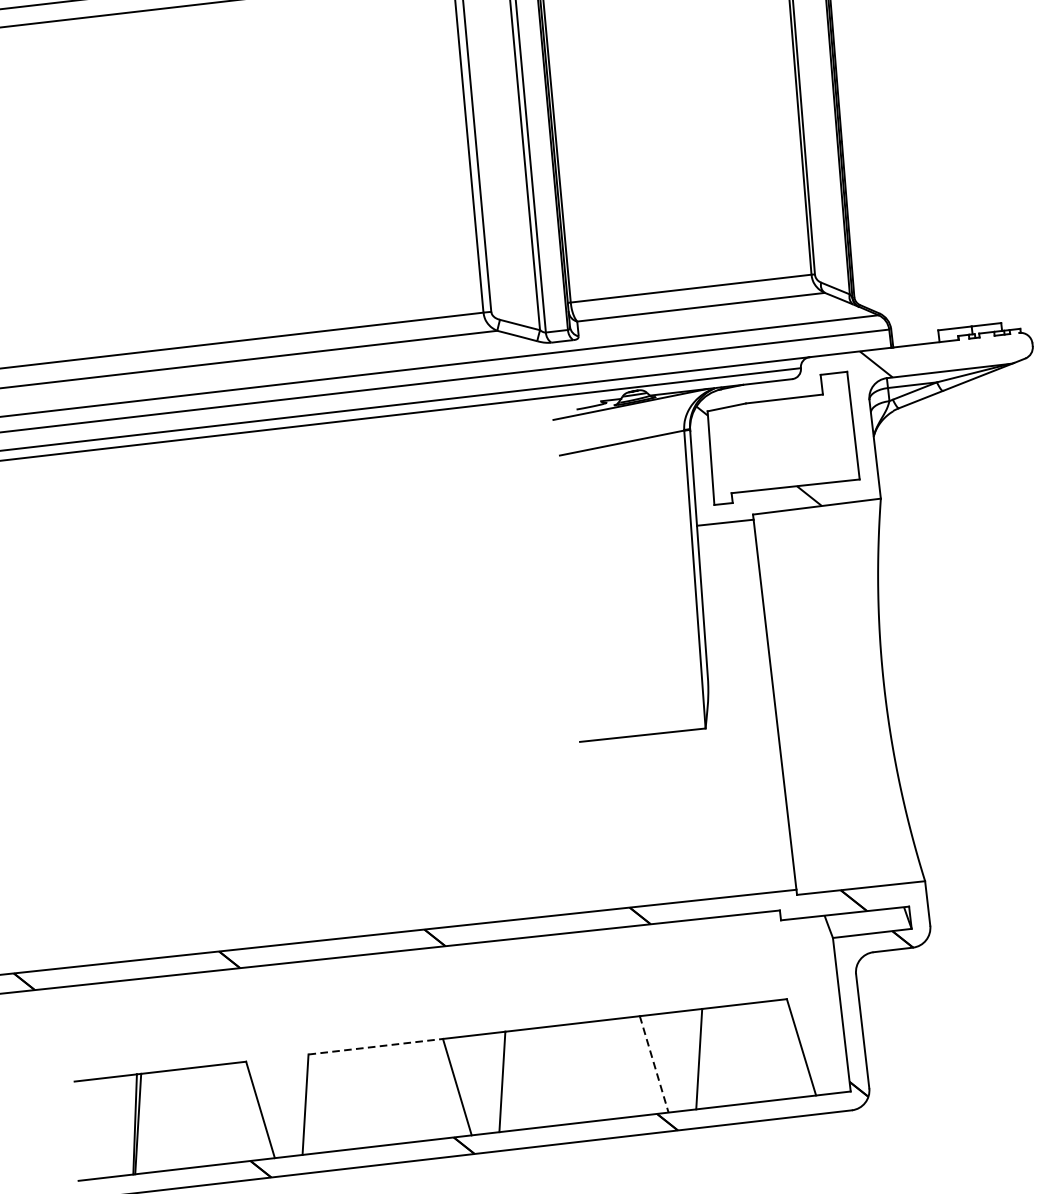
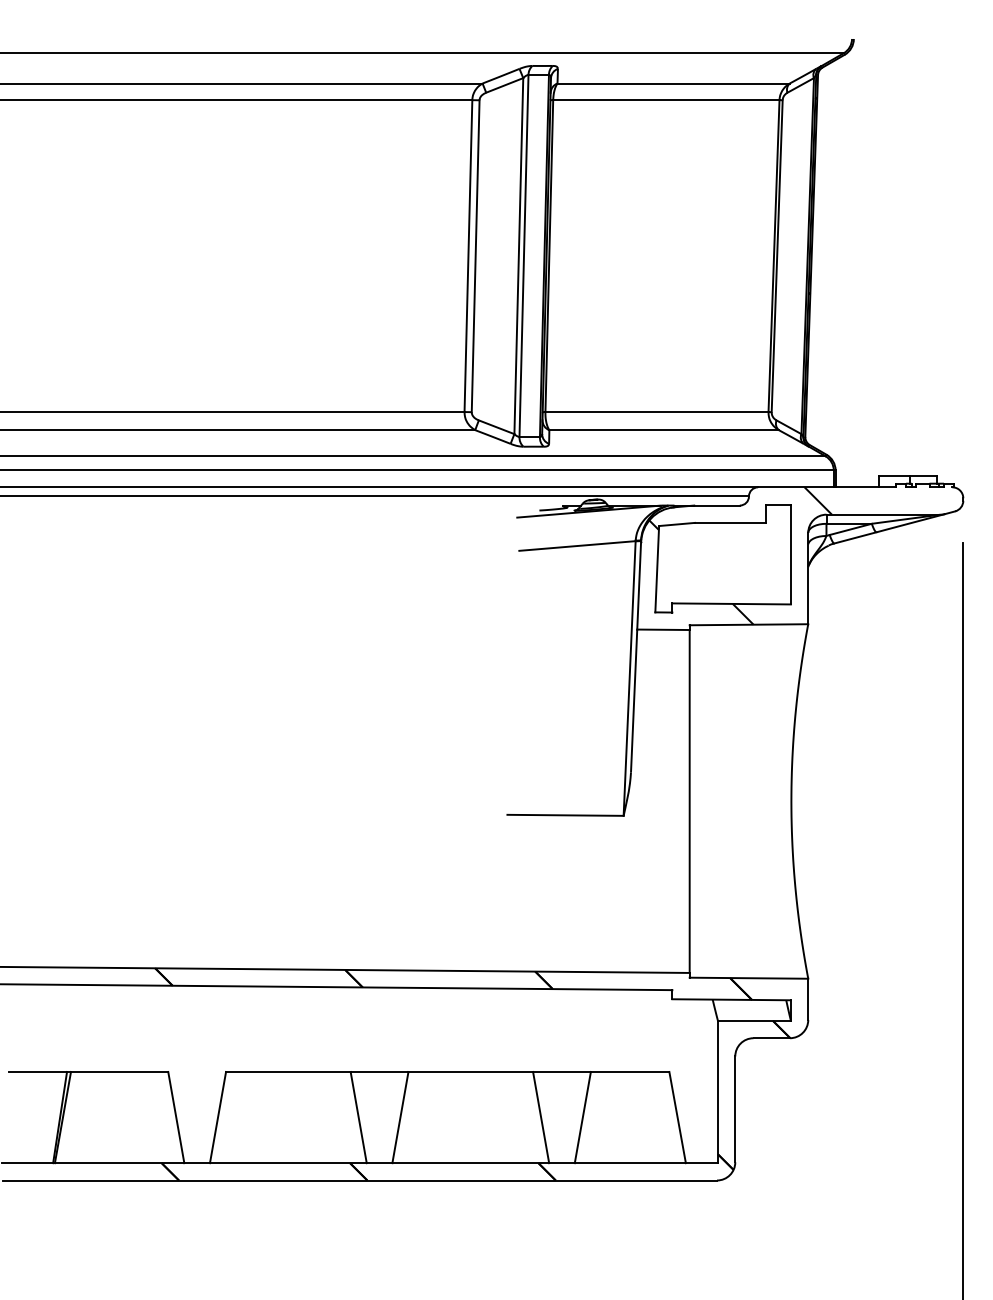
line: (375, 1046) -> (288, 1071), dashed -> solid
line: (654, 1065) -> (541, 1118), dashed -> solid

